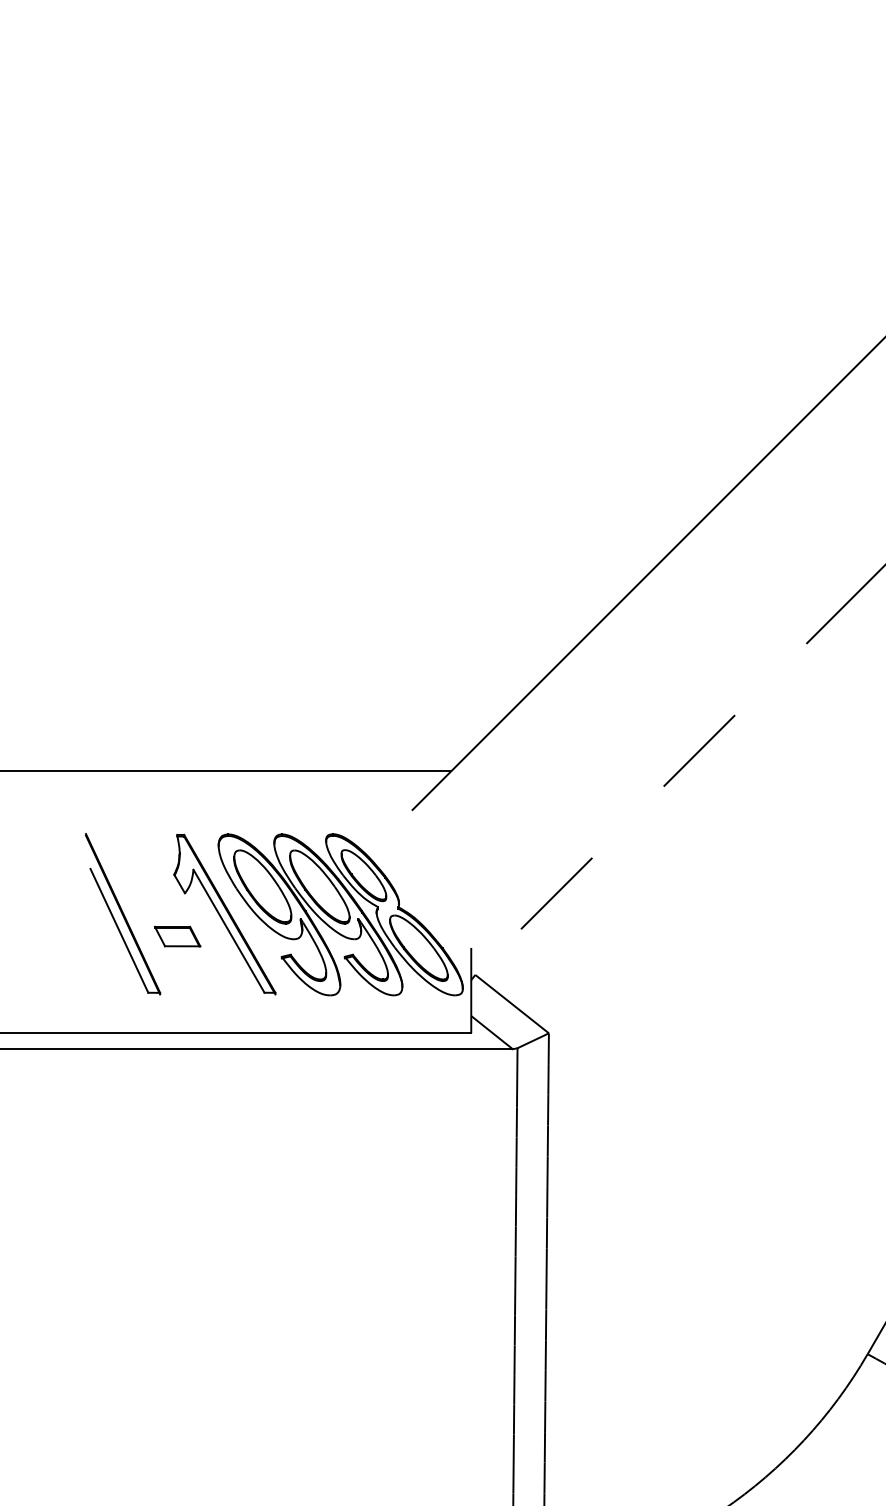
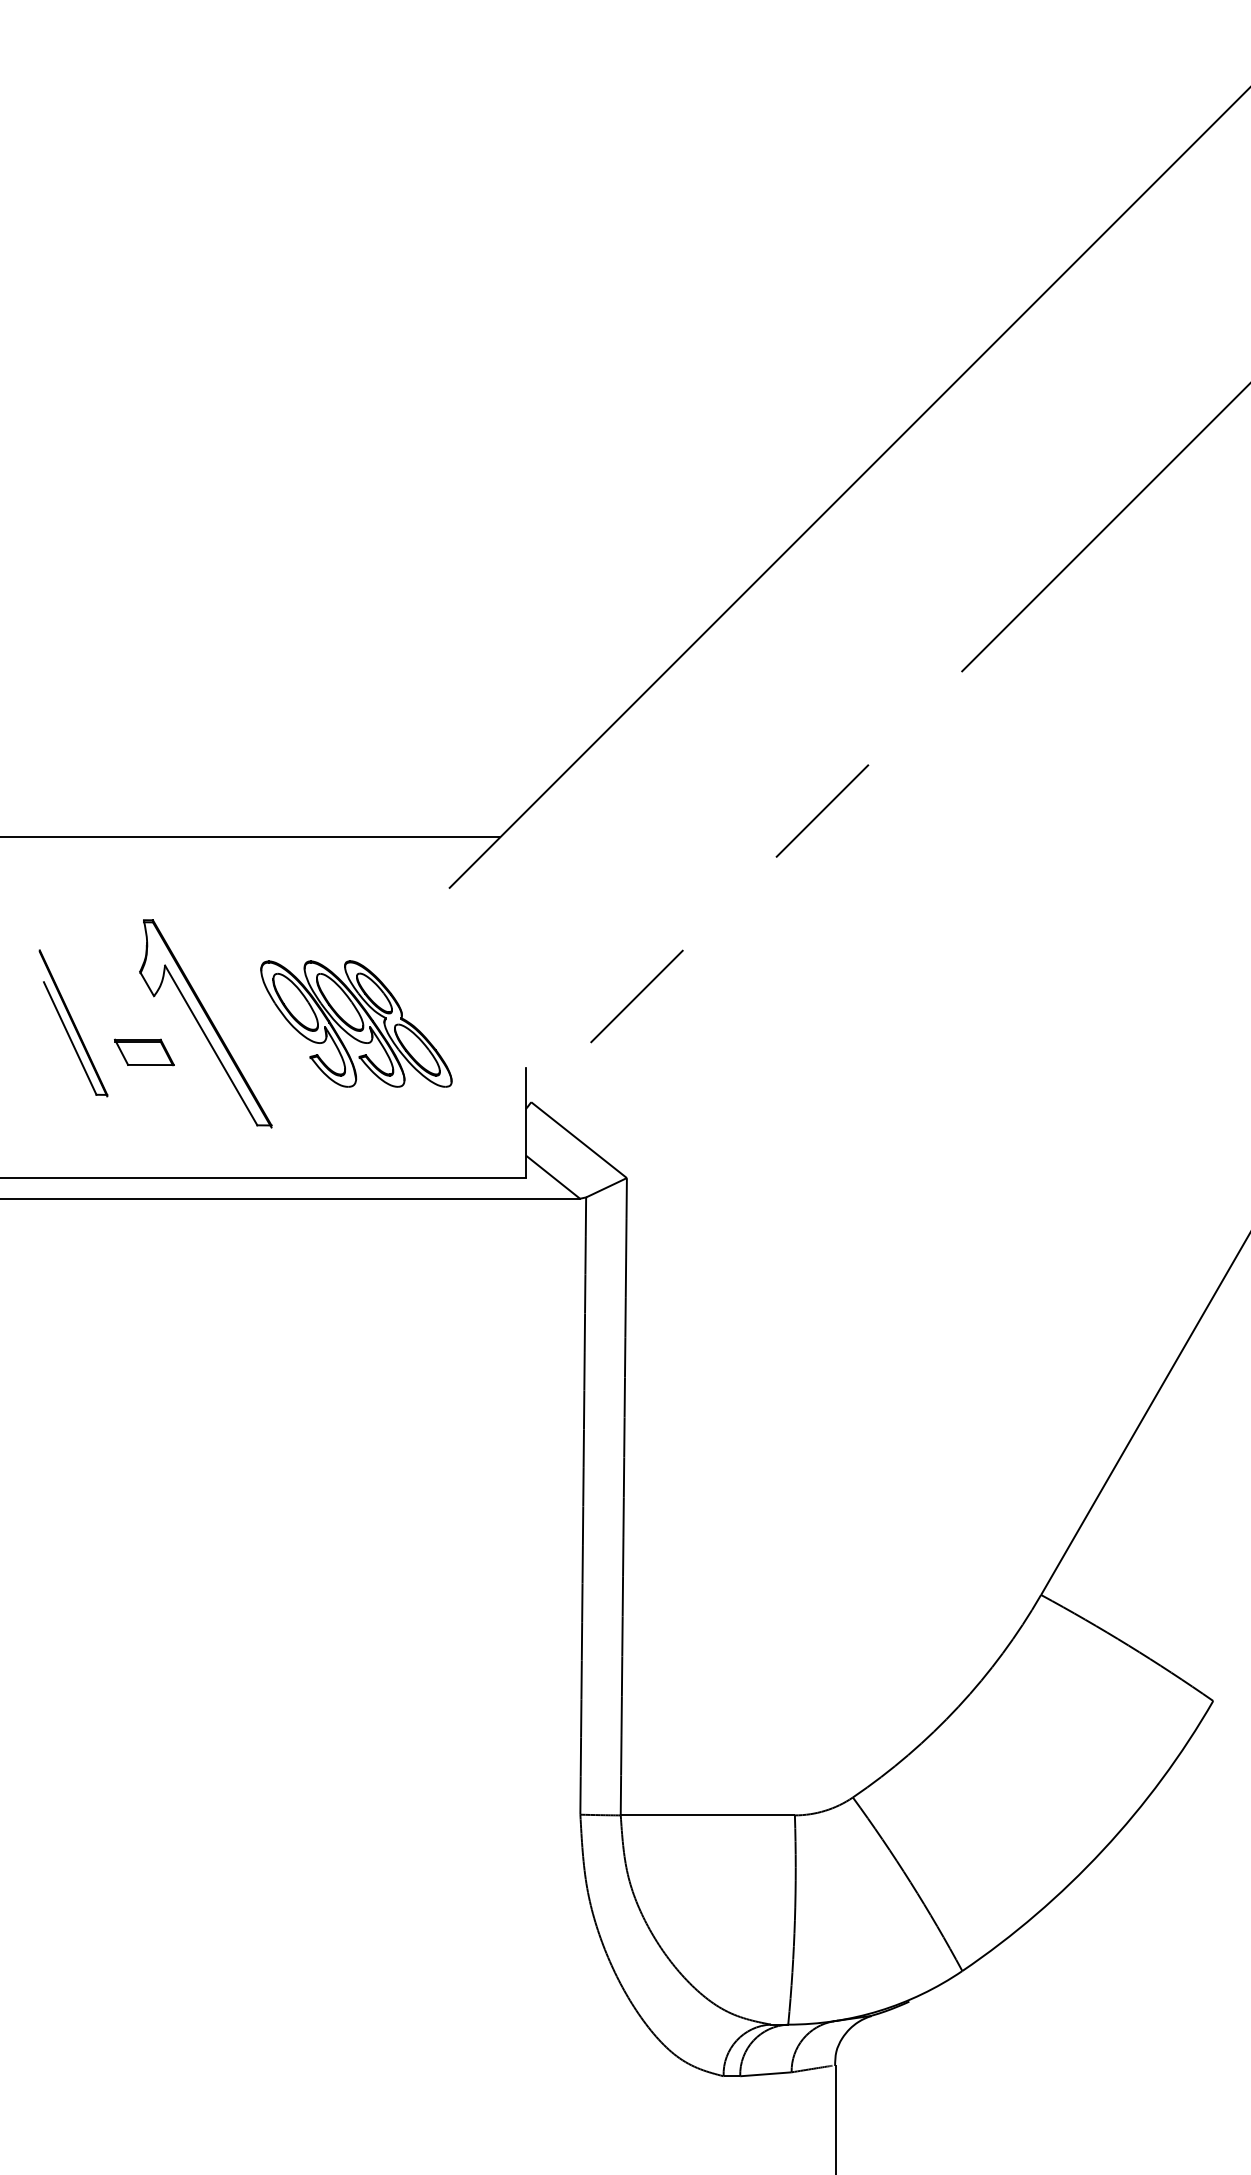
part: (123, 914) -> (73, 1023), size x0.7
part: (340, 914) -> (356, 1023), size x0.6

